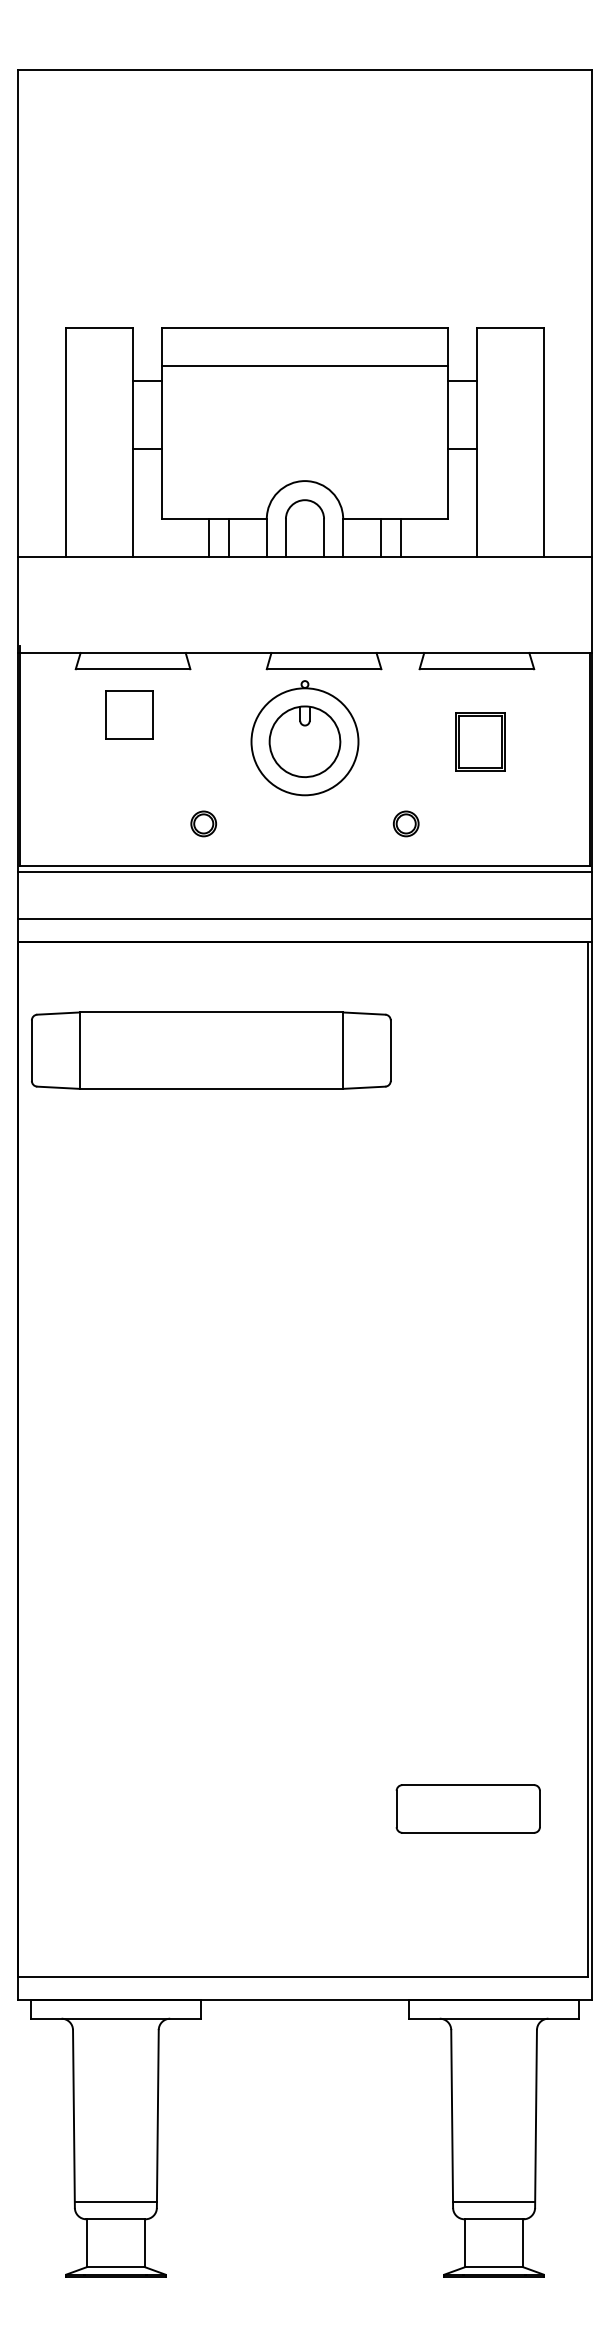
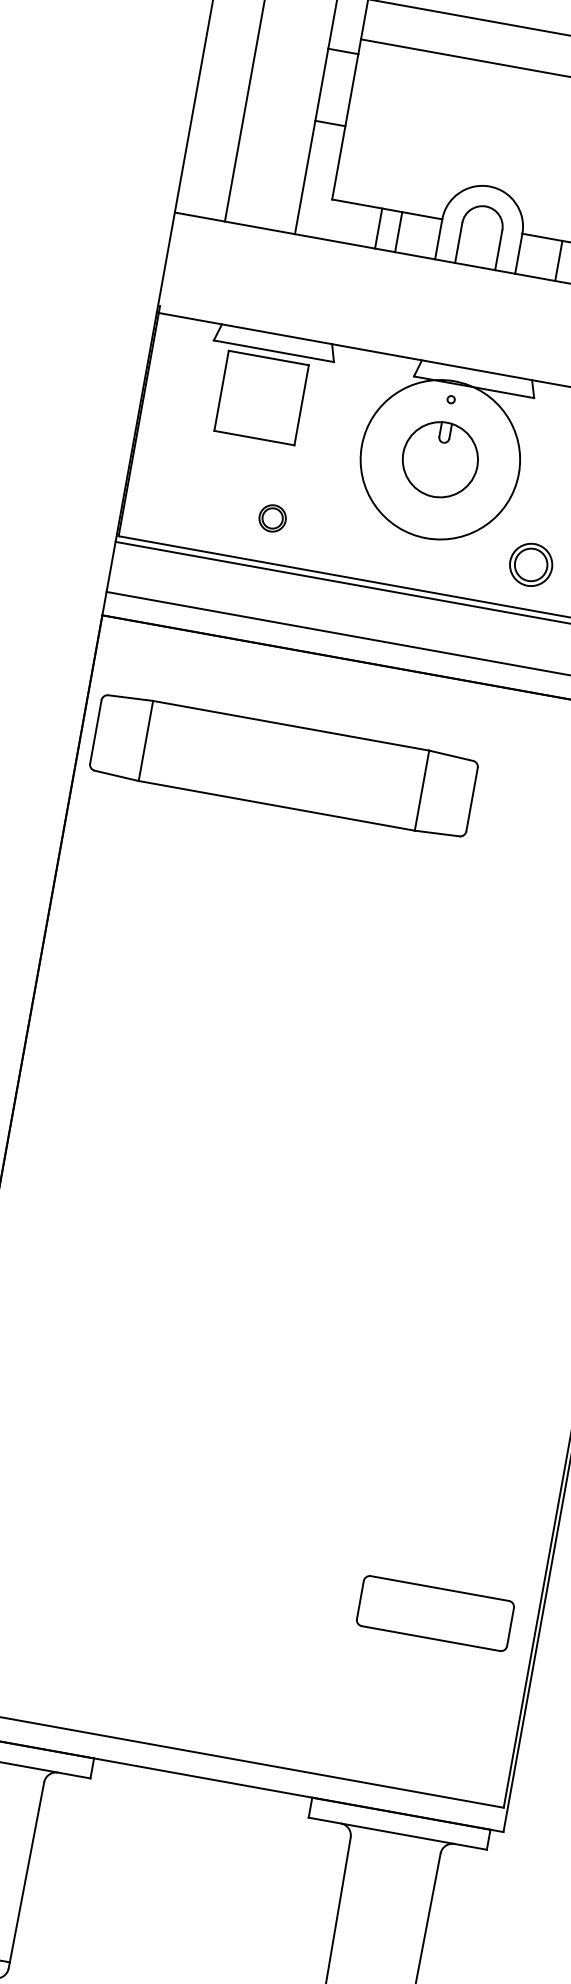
part: (129, 714) -> (261, 398), size x1.6
circle: (304, 741) -> (439, 459), size x1.4
part: (203, 823) -> (272, 517), moved
part: (405, 823) -> (530, 564), size x1.6
part: (467, 1808) -> (434, 1612), moved

